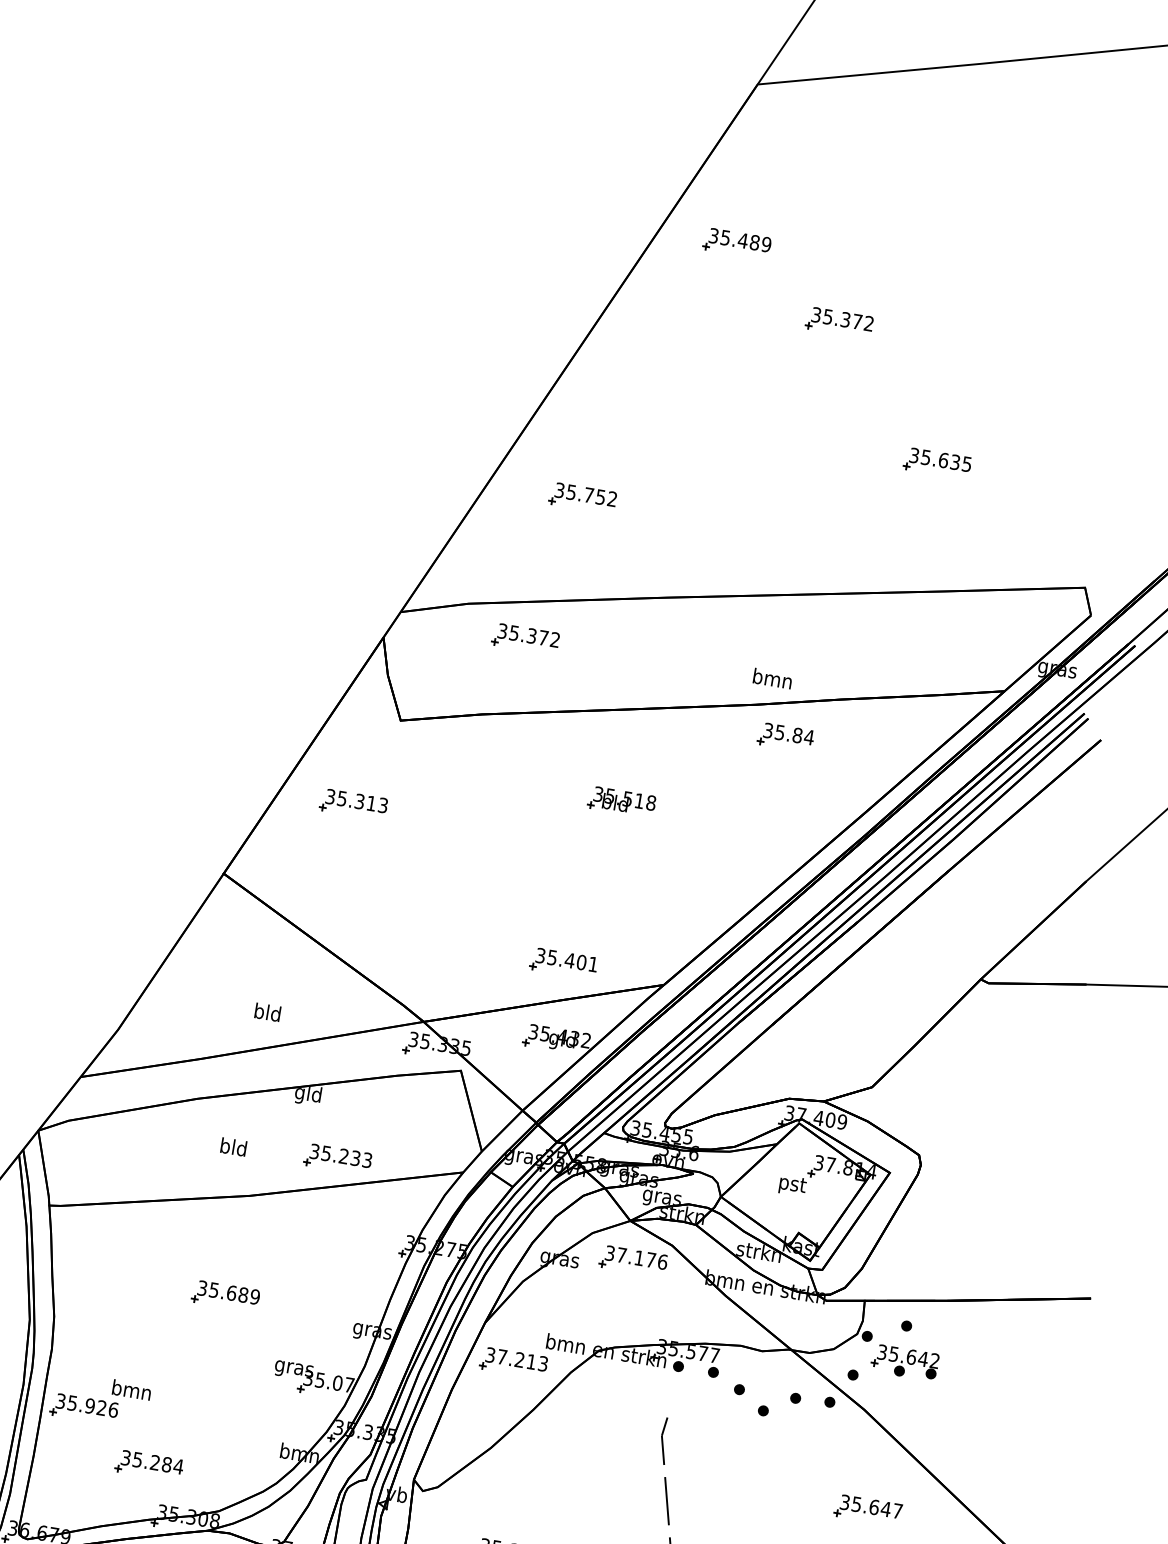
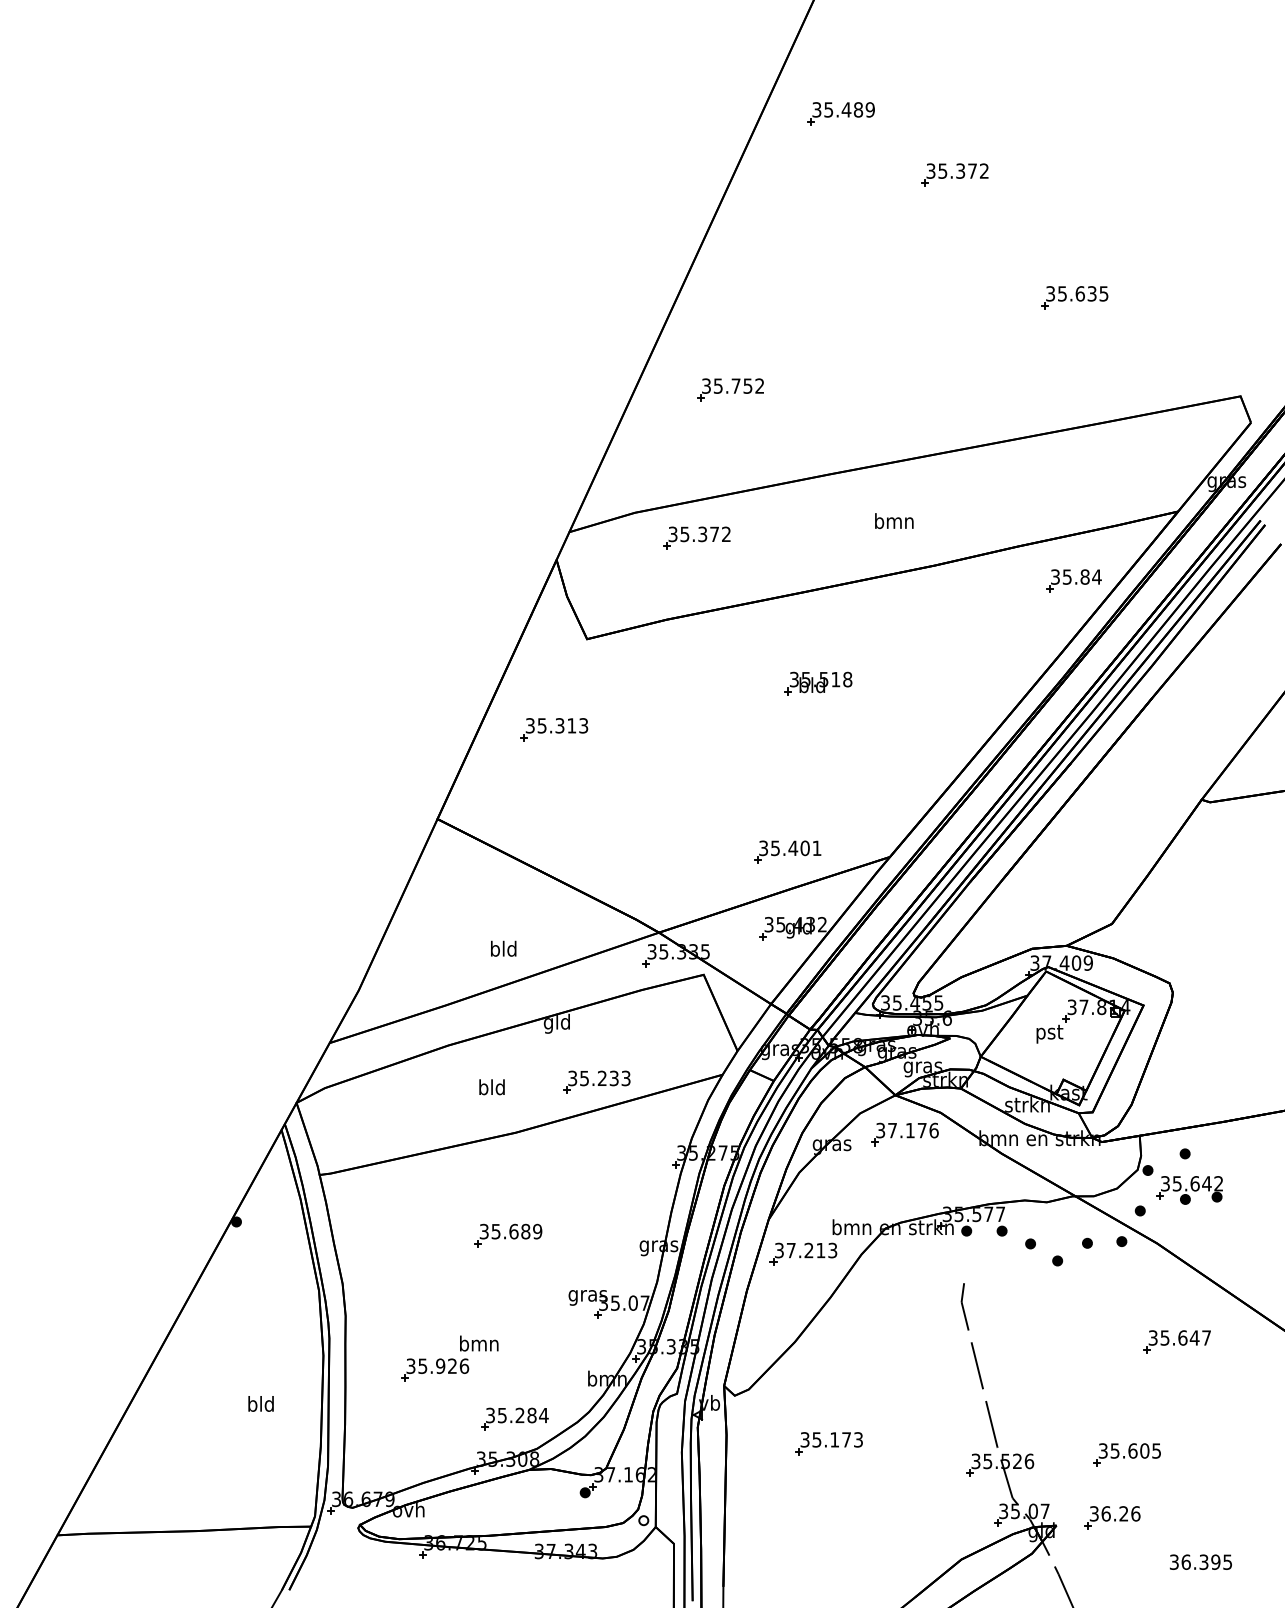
text: (773, 678) -> (894, 520), moved
part: (785, 736) -> (1073, 580), moved
part: (100, 1399) -> (449, 1358), moved
part: (149, 1464) -> (514, 1418), moved

